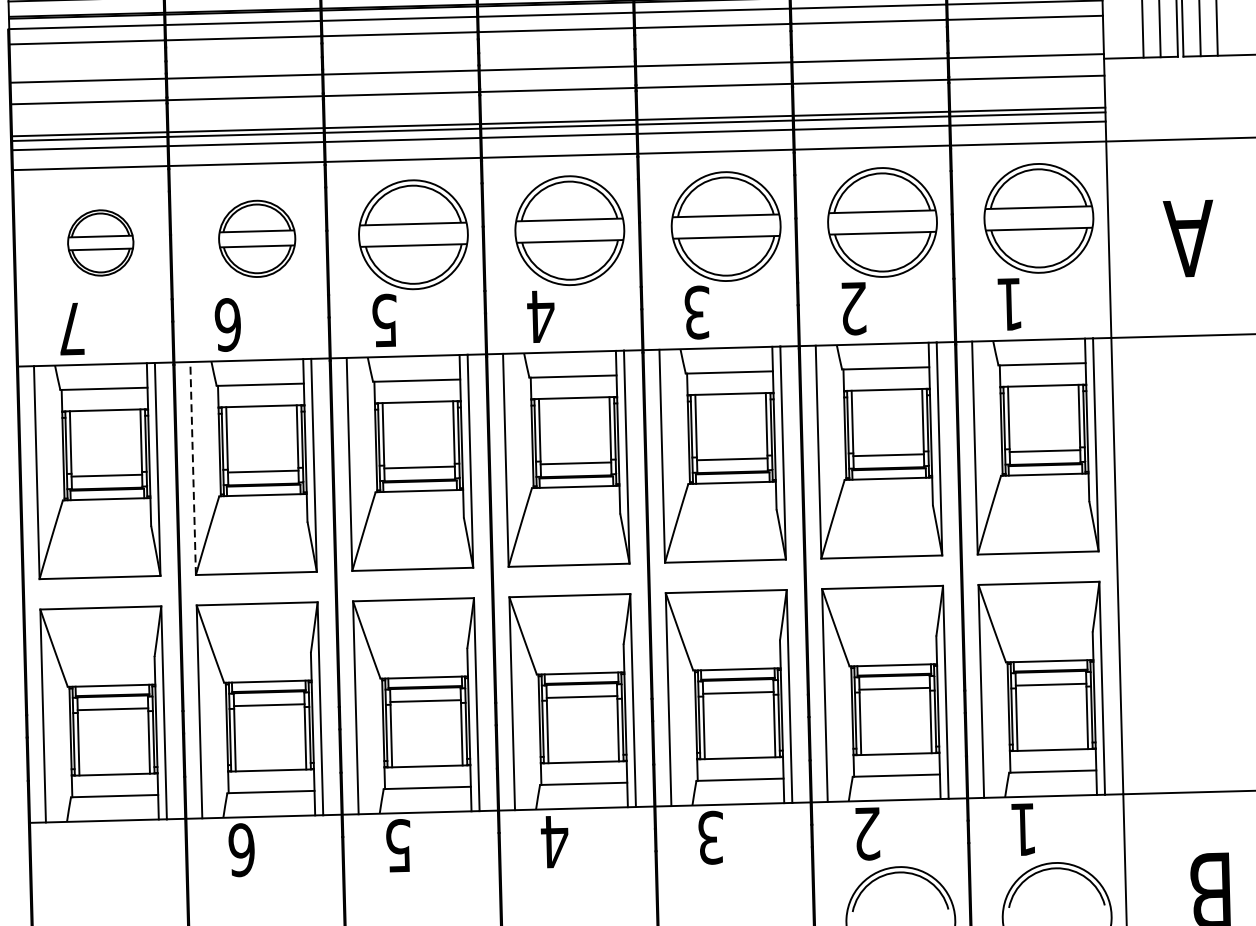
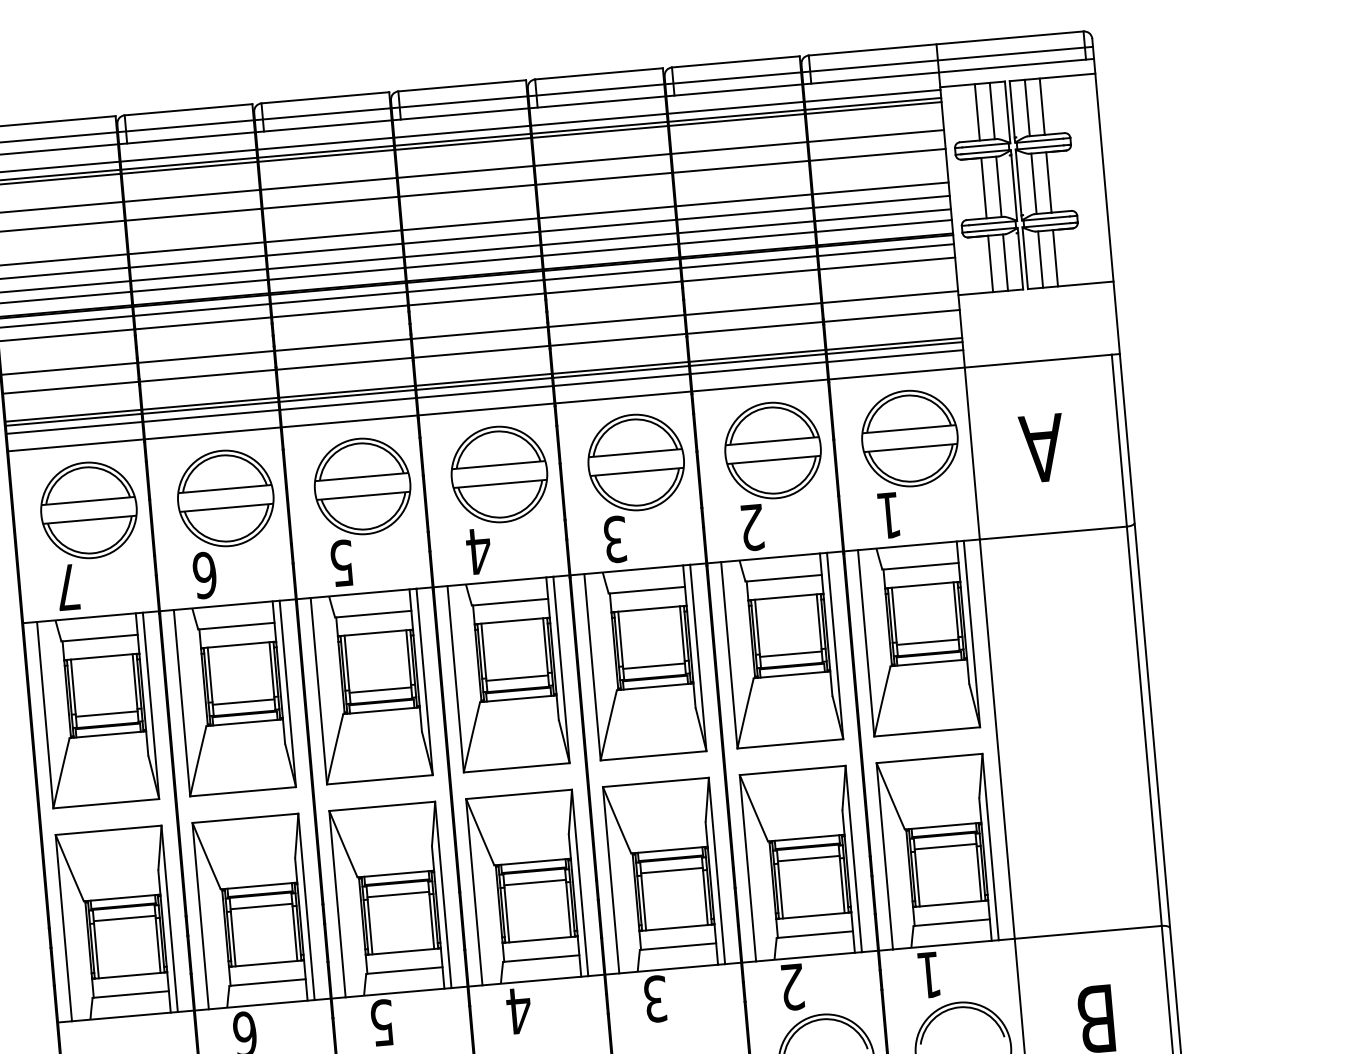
part: (256, 238) -> (225, 498), size x1.43
part: (100, 243) -> (88, 510), size x1.67
line: (193, 468) -> (182, 703), dashed -> solid

